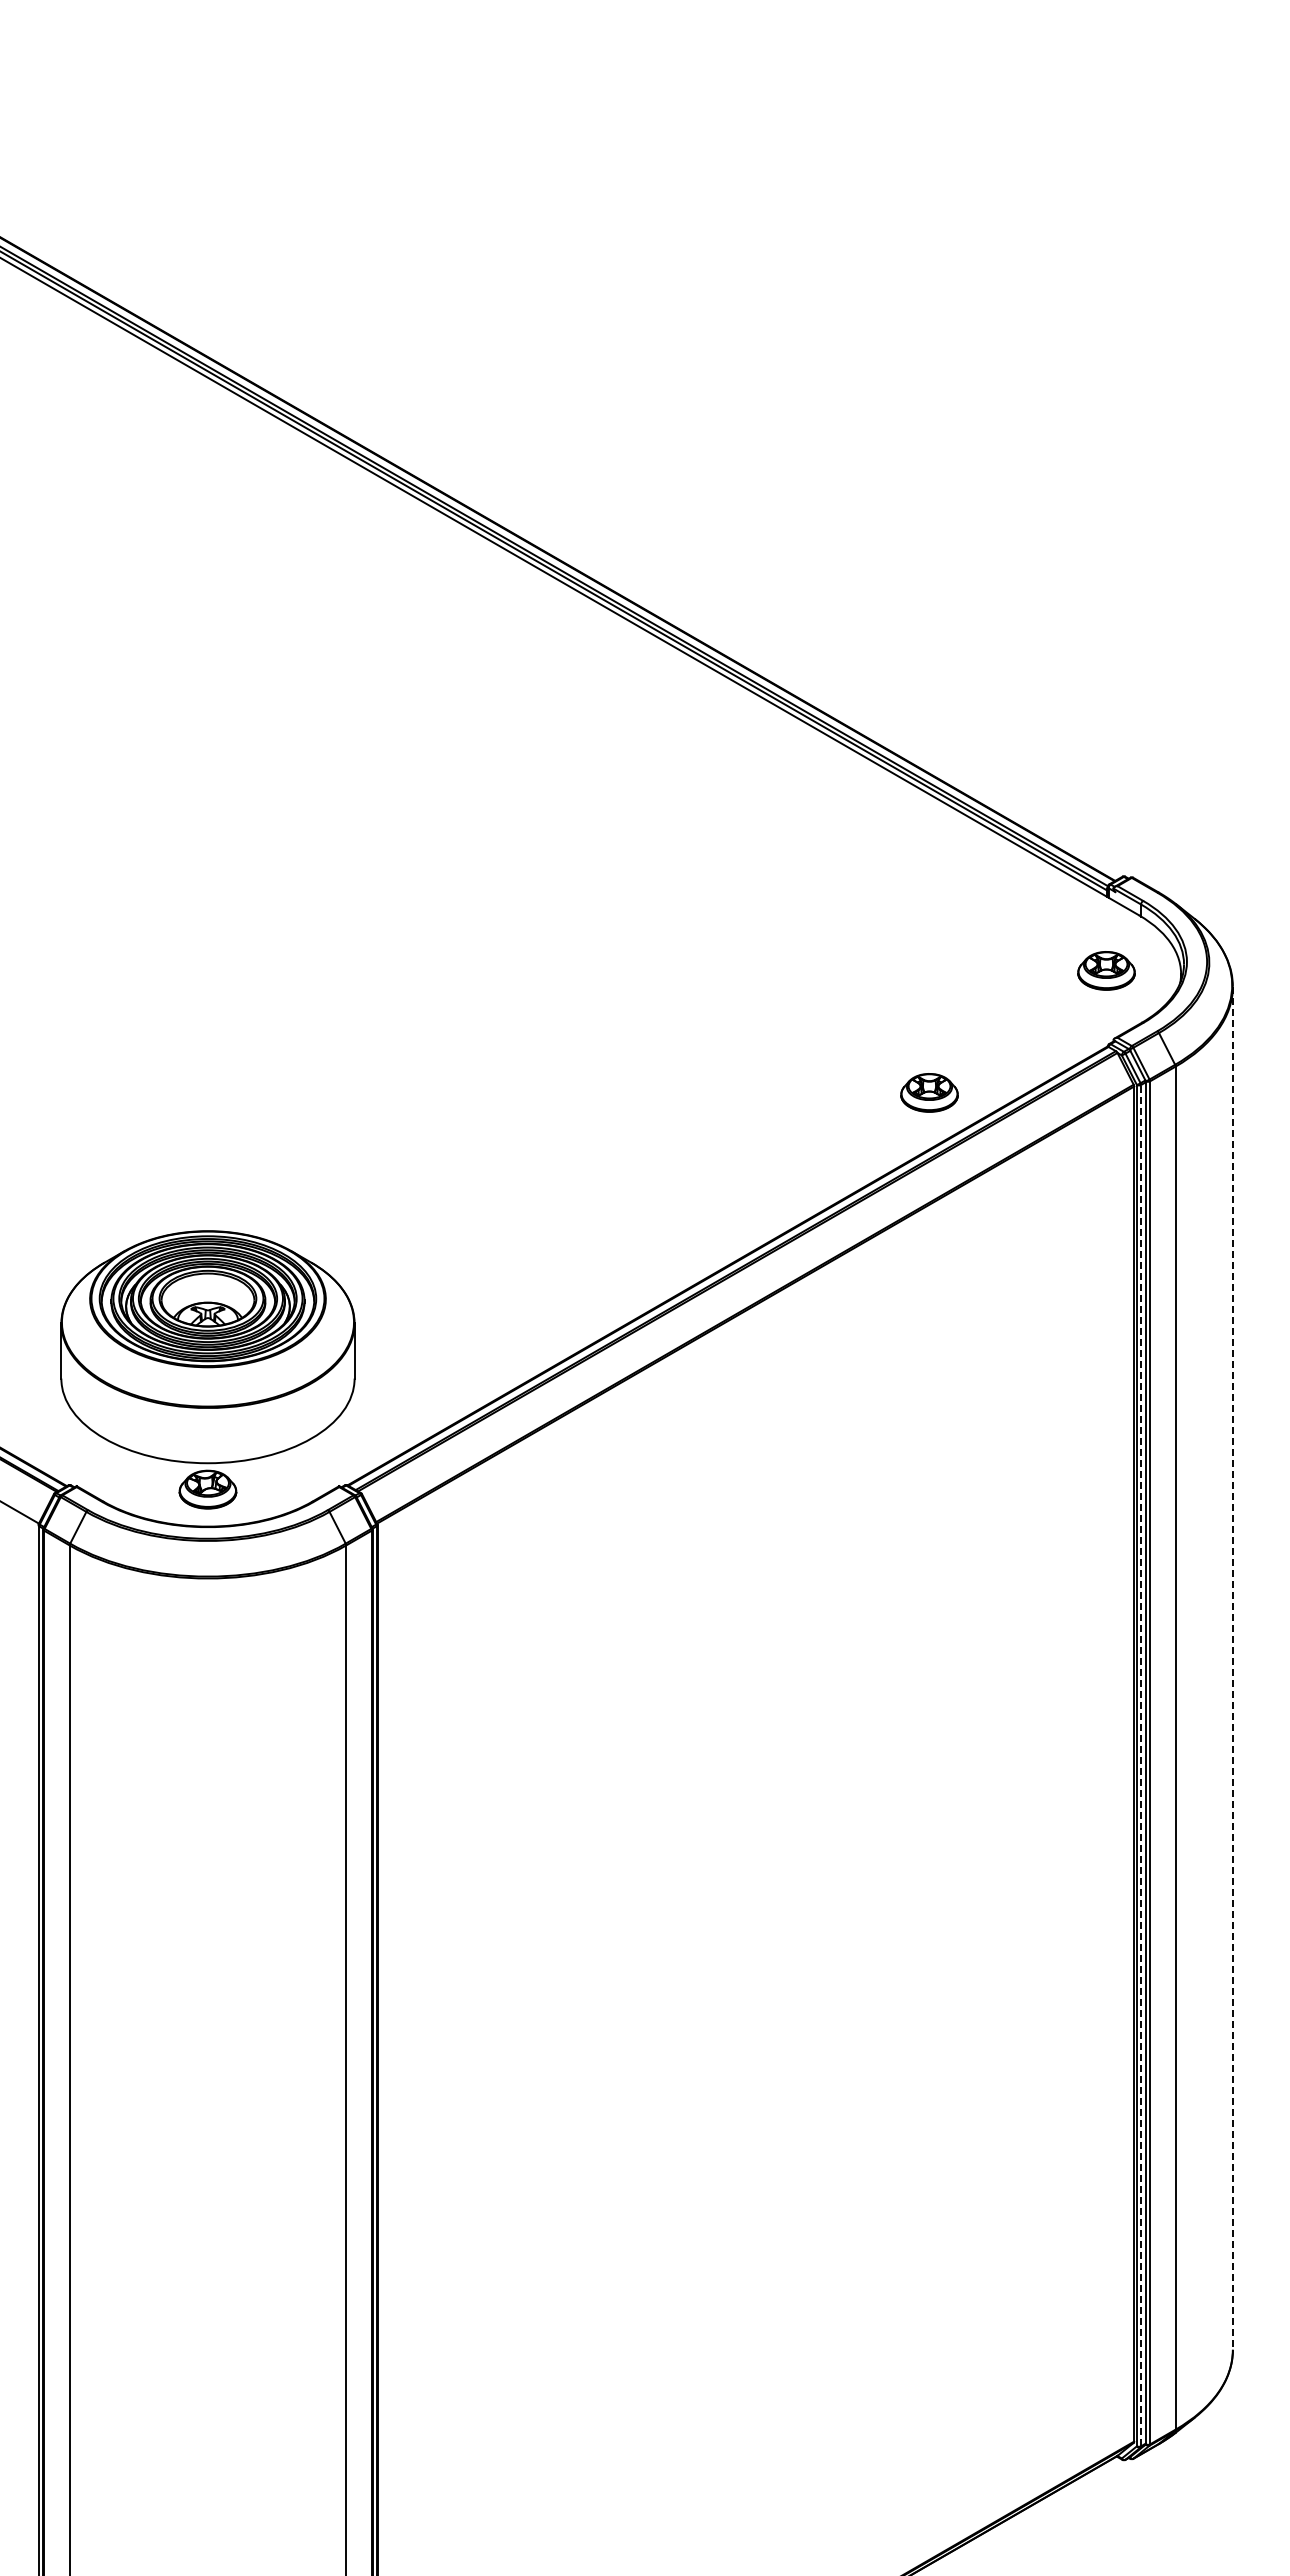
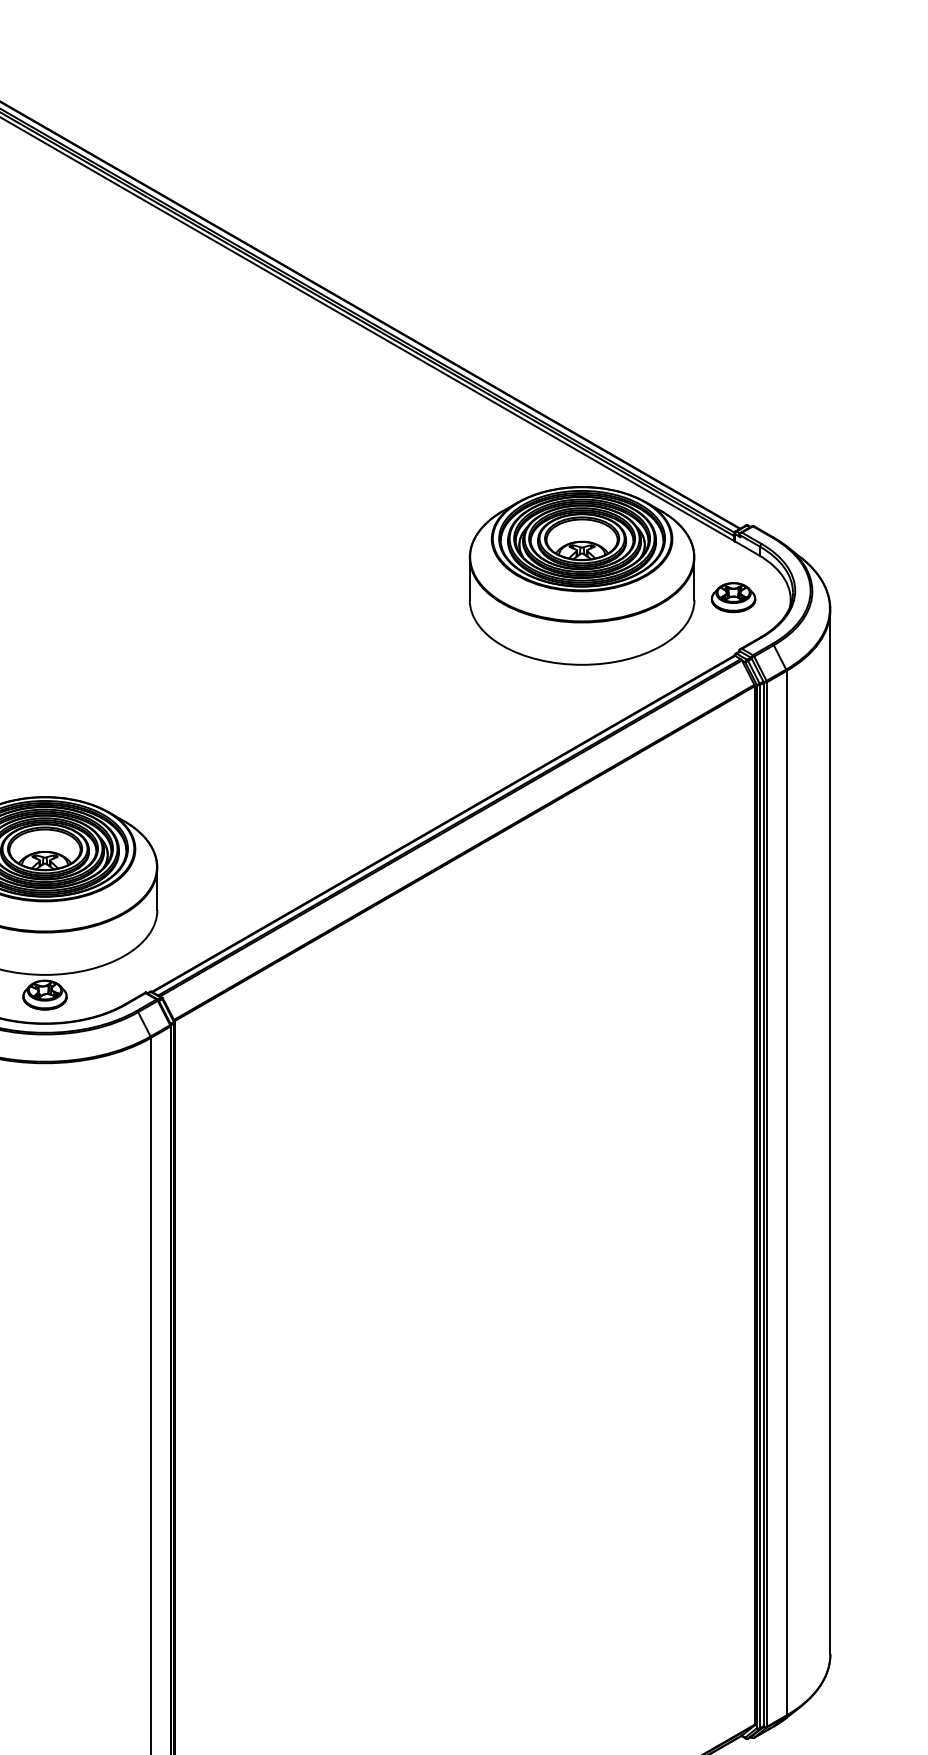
part: (908, 942) -> (581, 575), added
part: (929, 1092) -> (597, 690), removed
line: (1232, 1668) -> (830, 1132), dashed -> solid
line: (1141, 1765) -> (760, 1206), dashed -> solid

